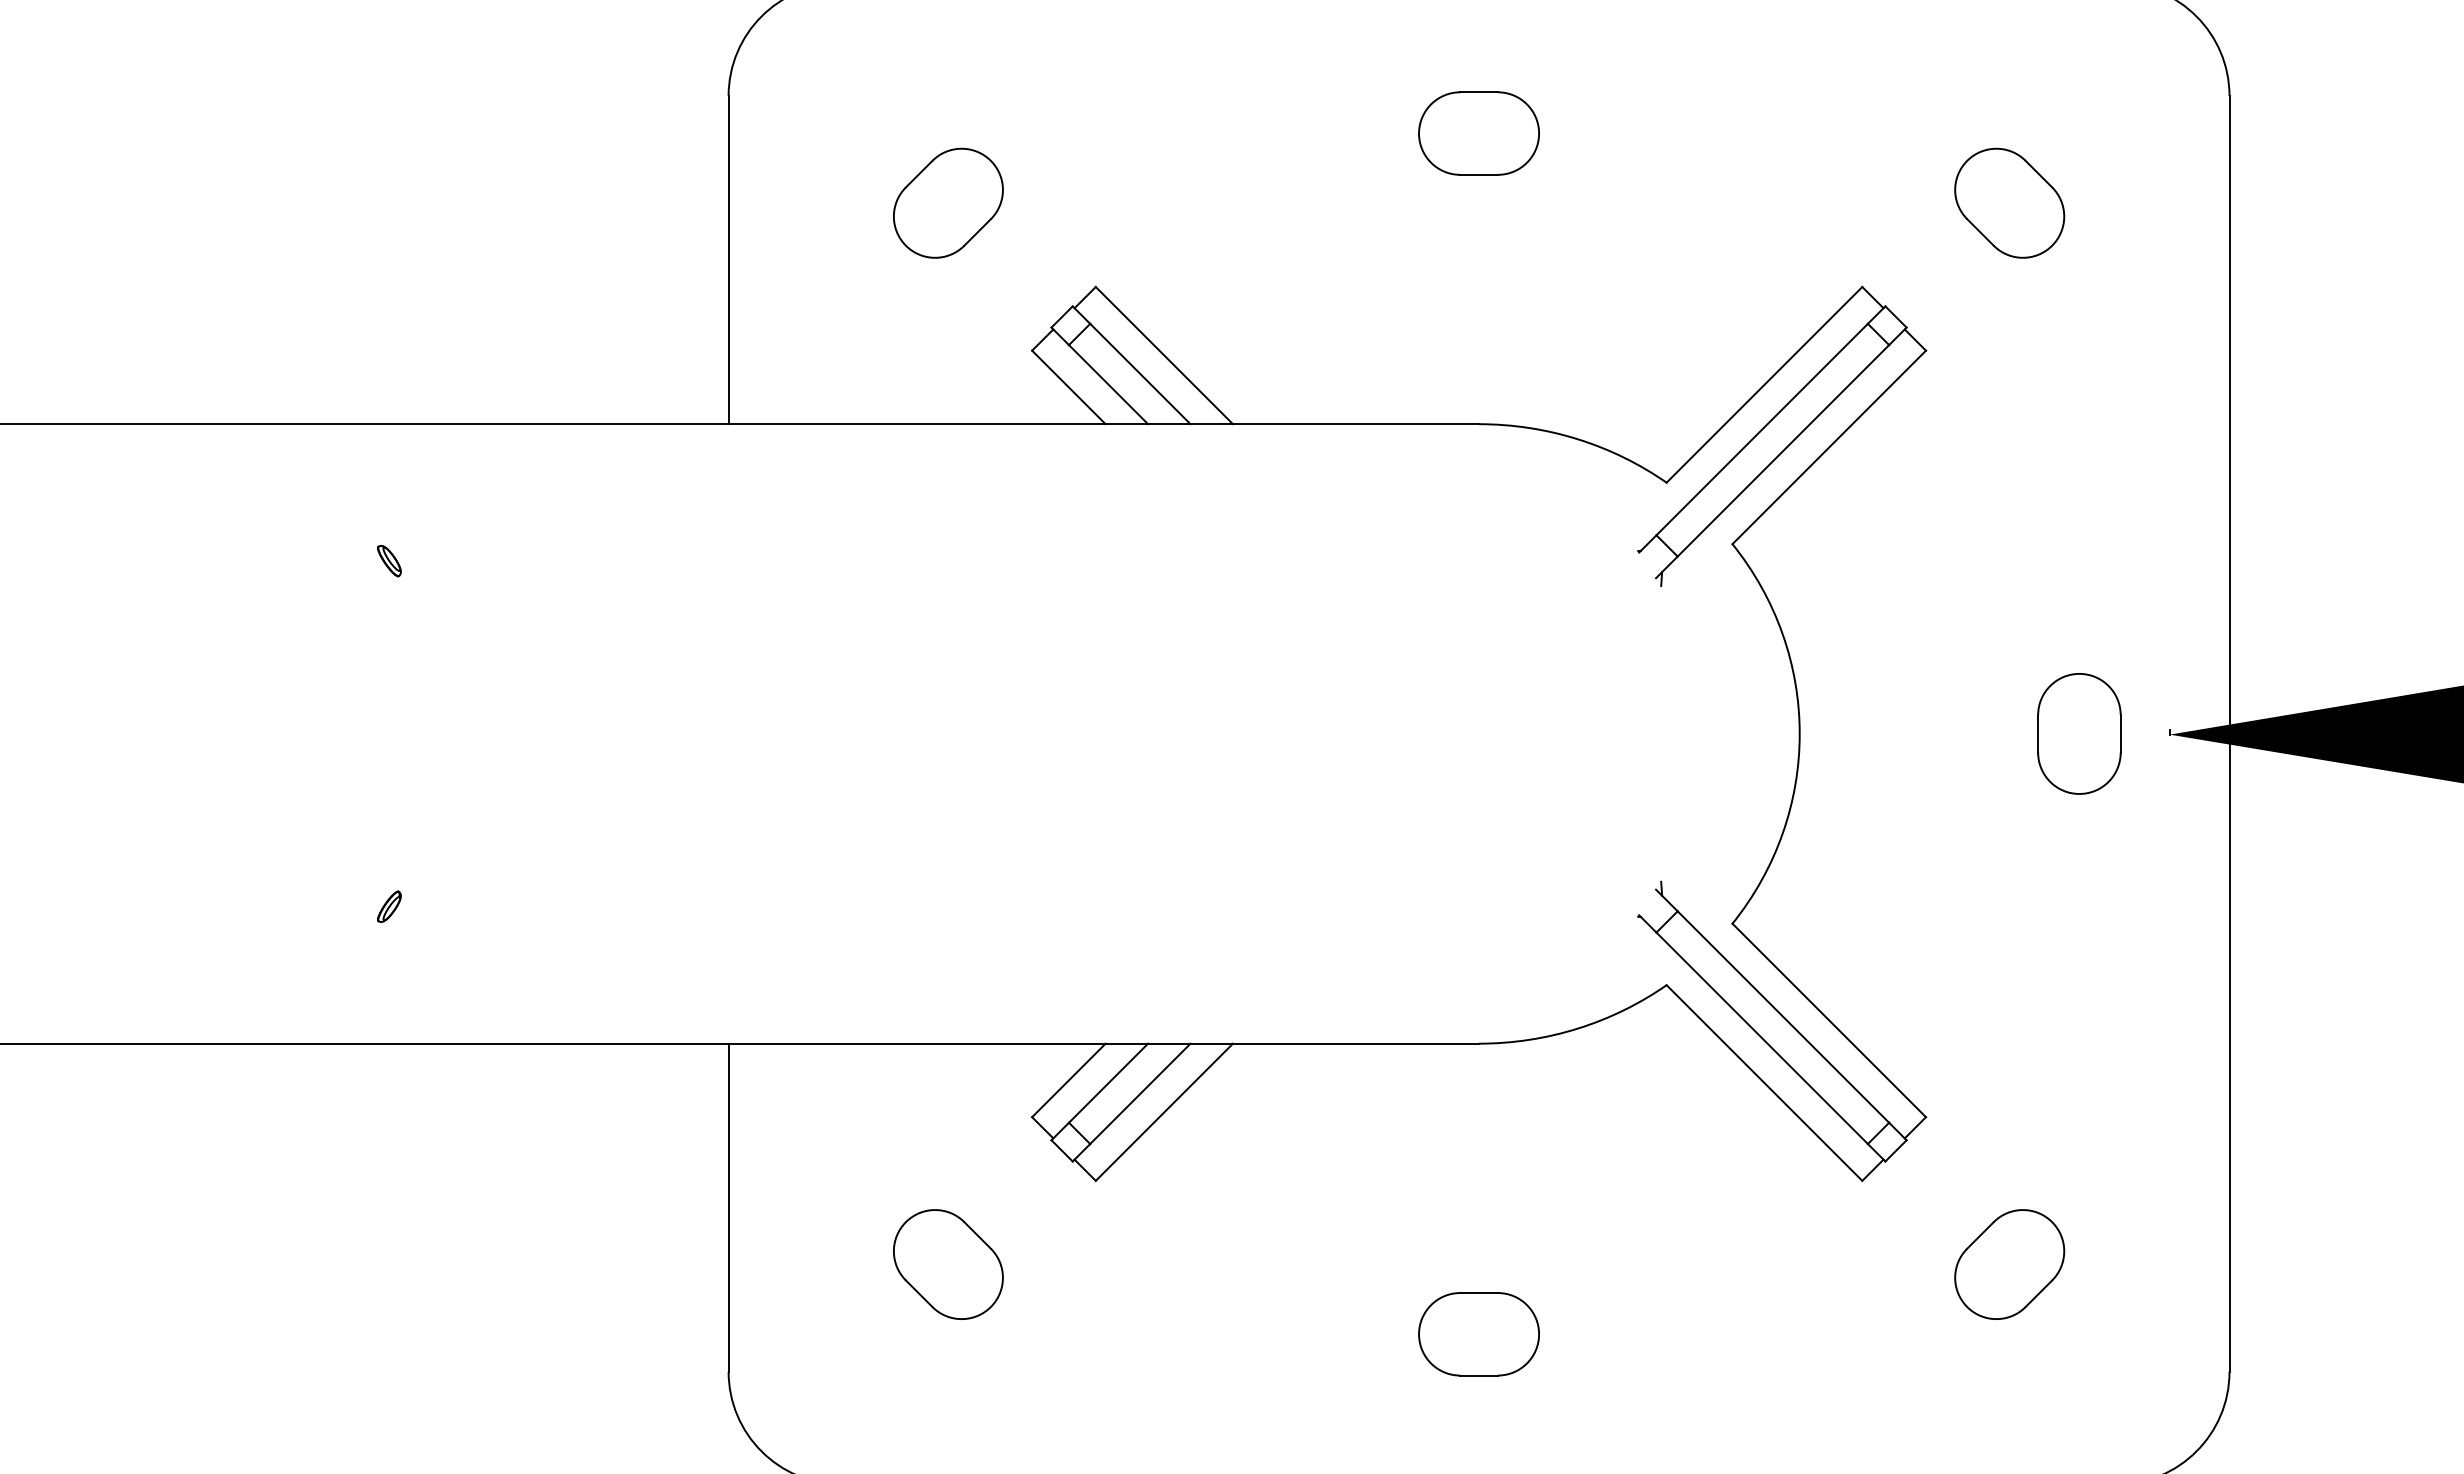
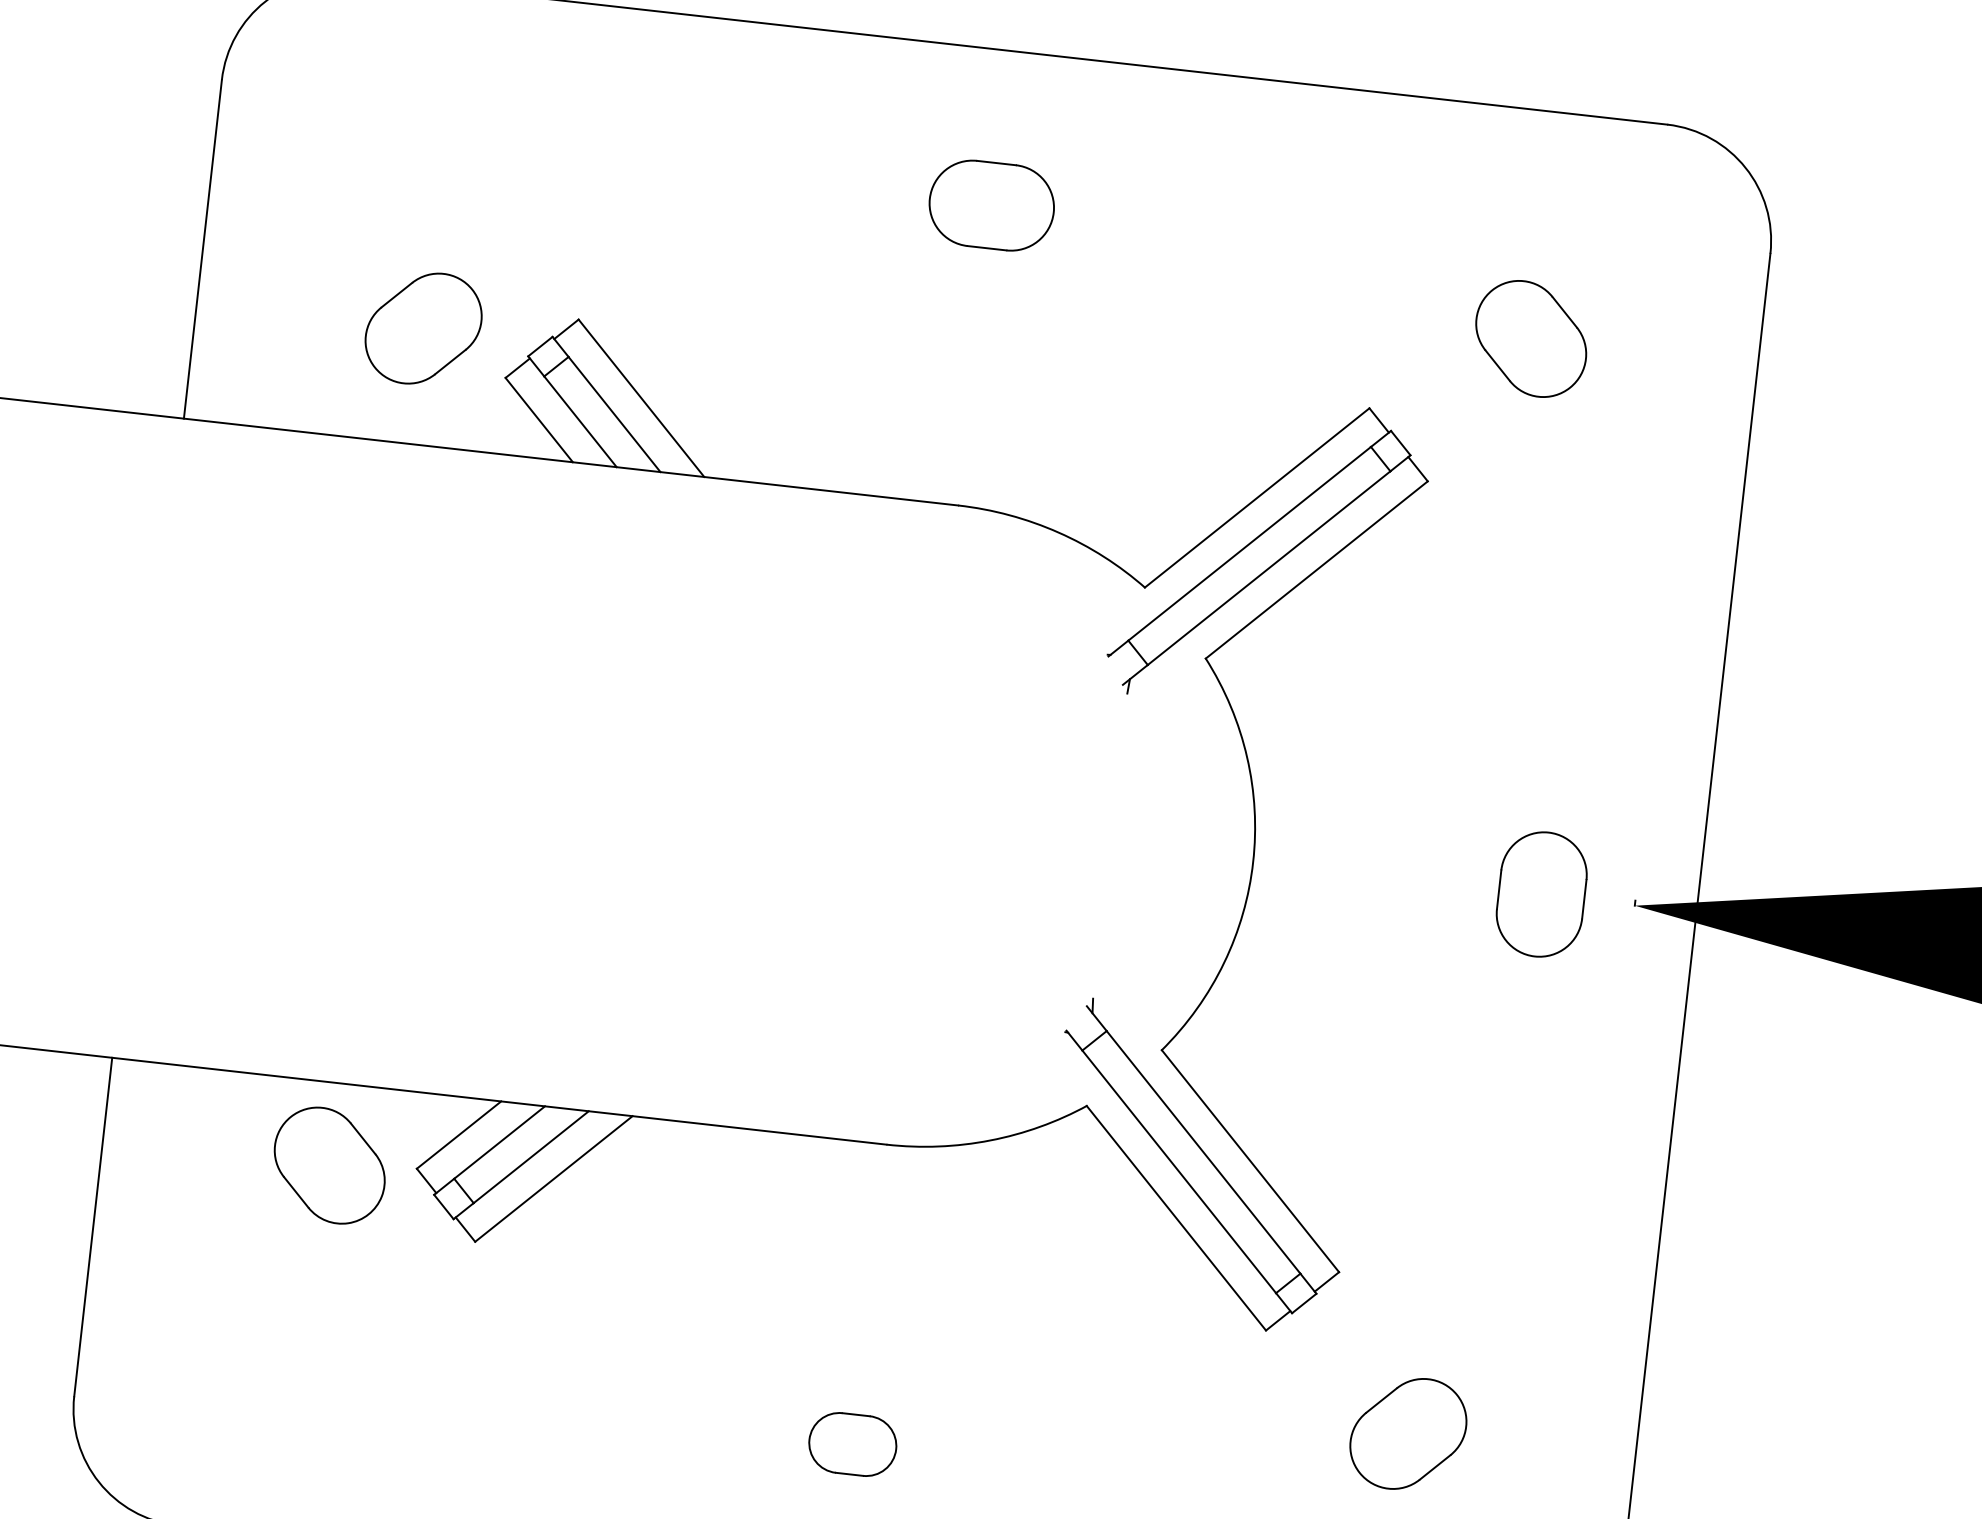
part: (948, 202) -> (423, 327), moved
part: (948, 1264) -> (329, 1165), moved
part: (1478, 1334) -> (852, 1444), size x0.7

